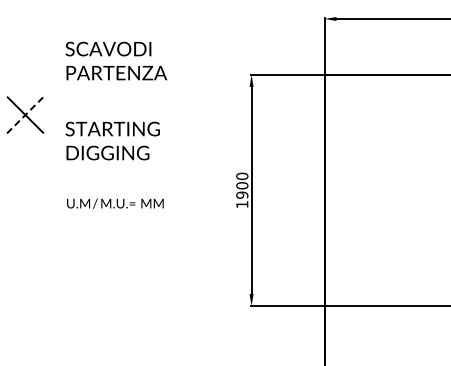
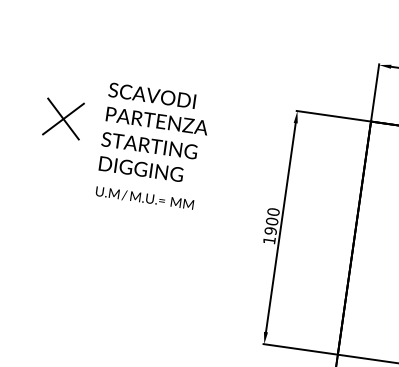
text: (115, 60) -> (157, 108), moved
line: (25, 115) -> (63, 119), dashed -> solid
text: (115, 203) -> (144, 198), moved

